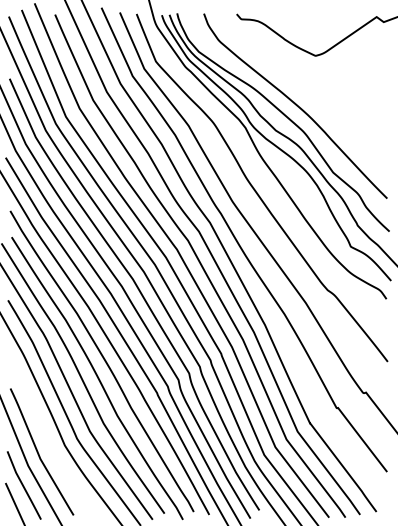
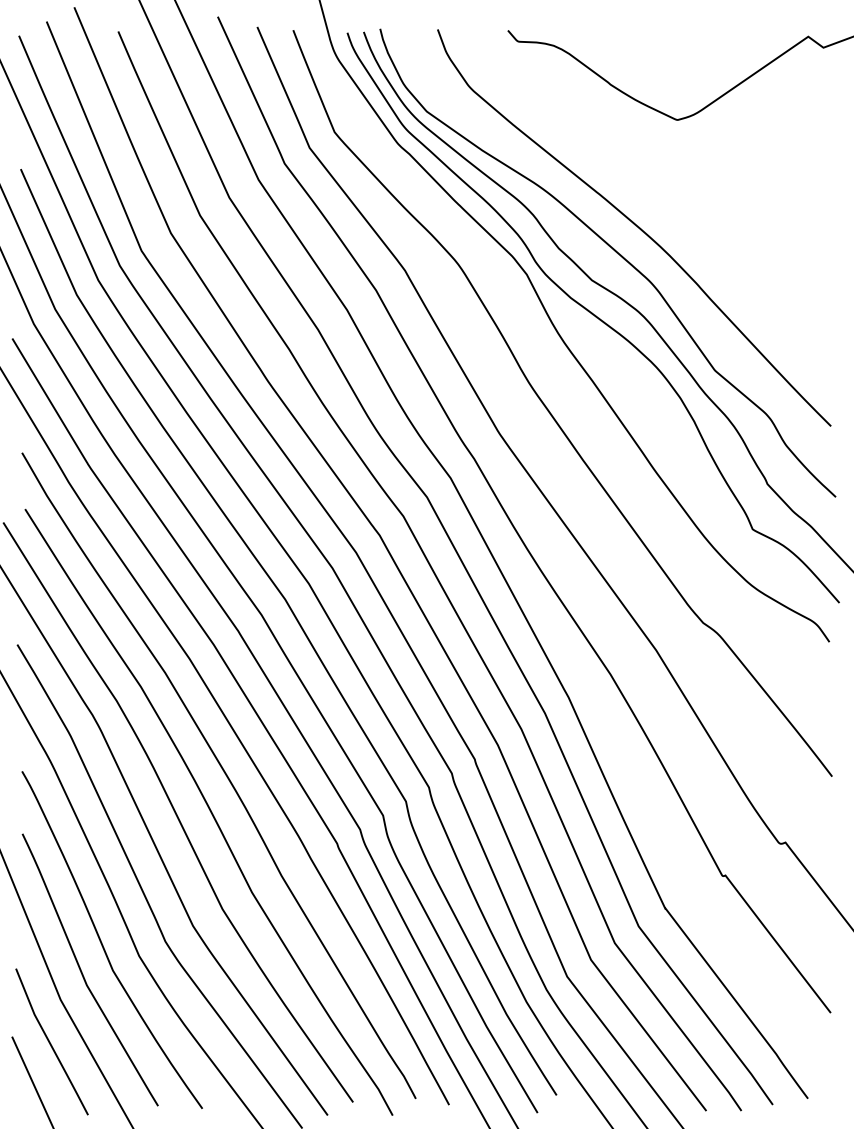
curve: (48, 439) -> (104, 943), added

